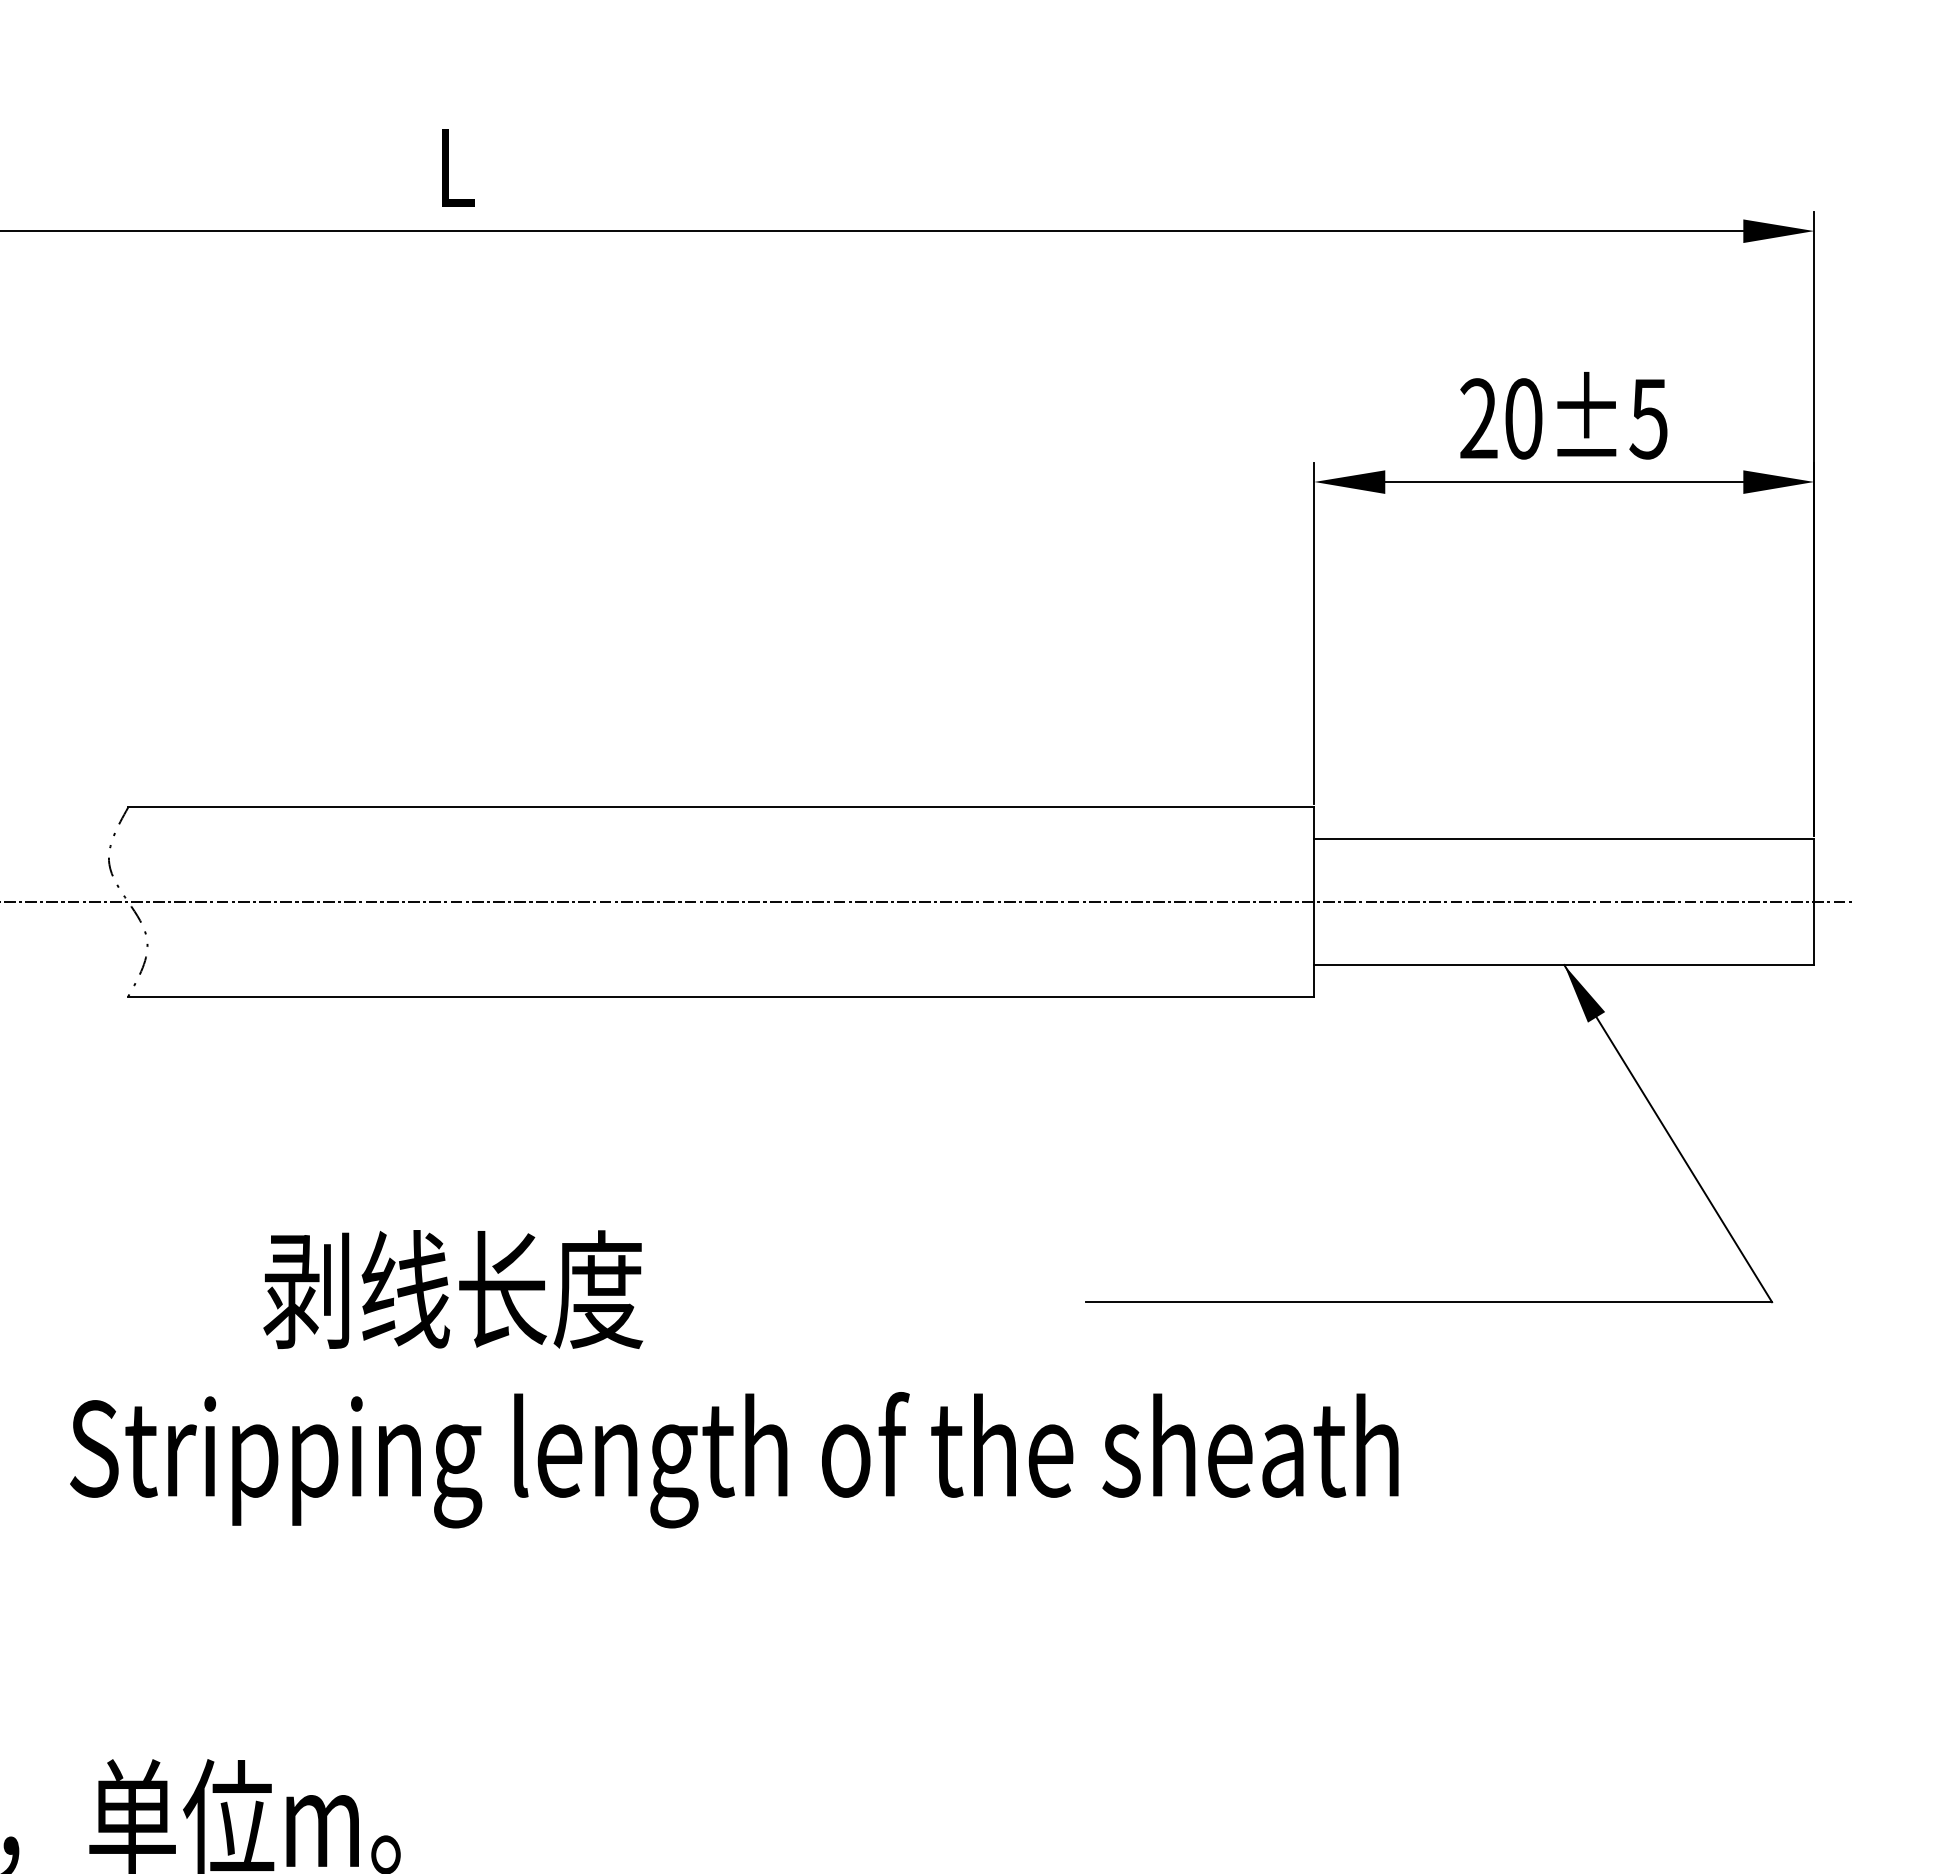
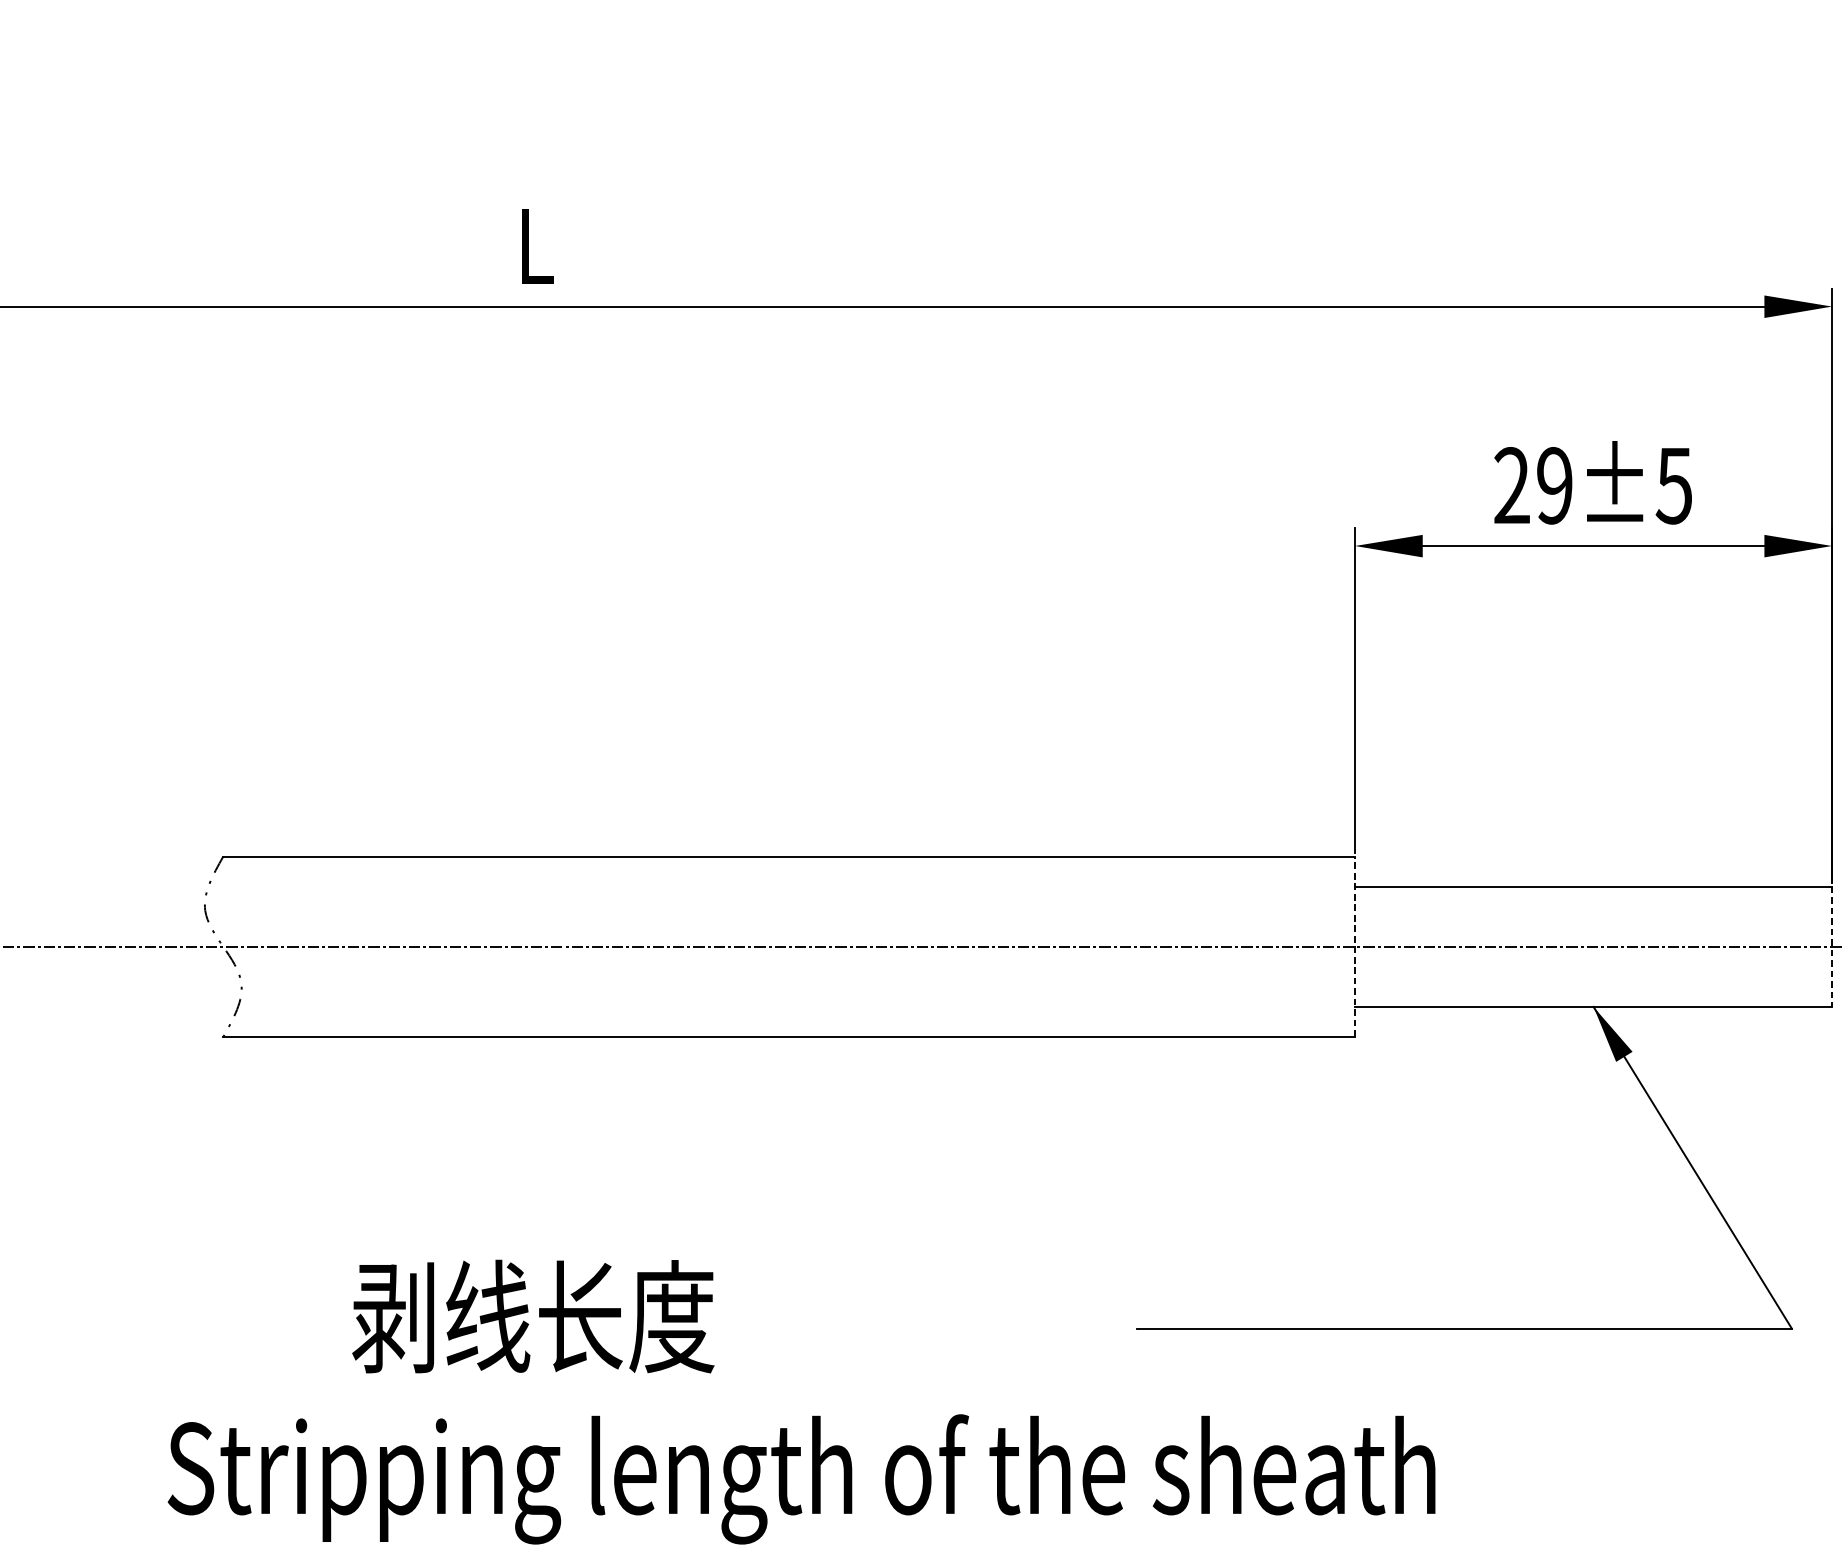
text: (1523, 418) -> (1554, 485), 20±5 -> 29±5
line: (1314, 901) -> (1355, 946), solid -> dashed
line: (1814, 902) -> (1832, 947), solid -> dashed

